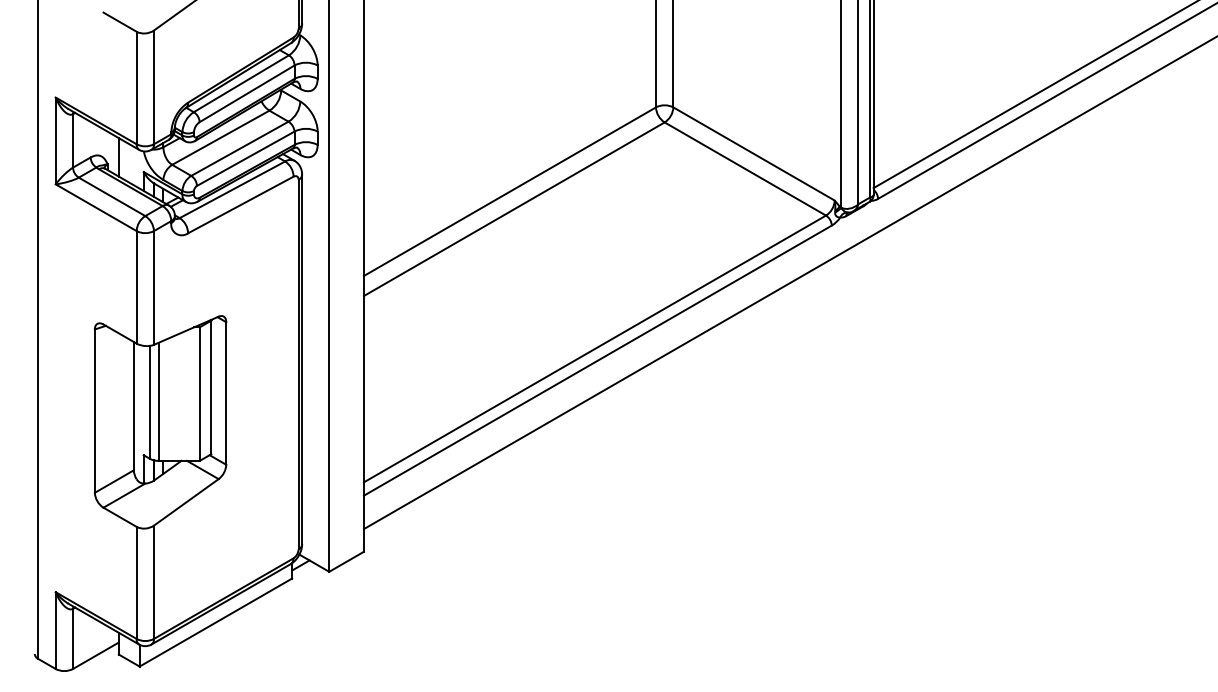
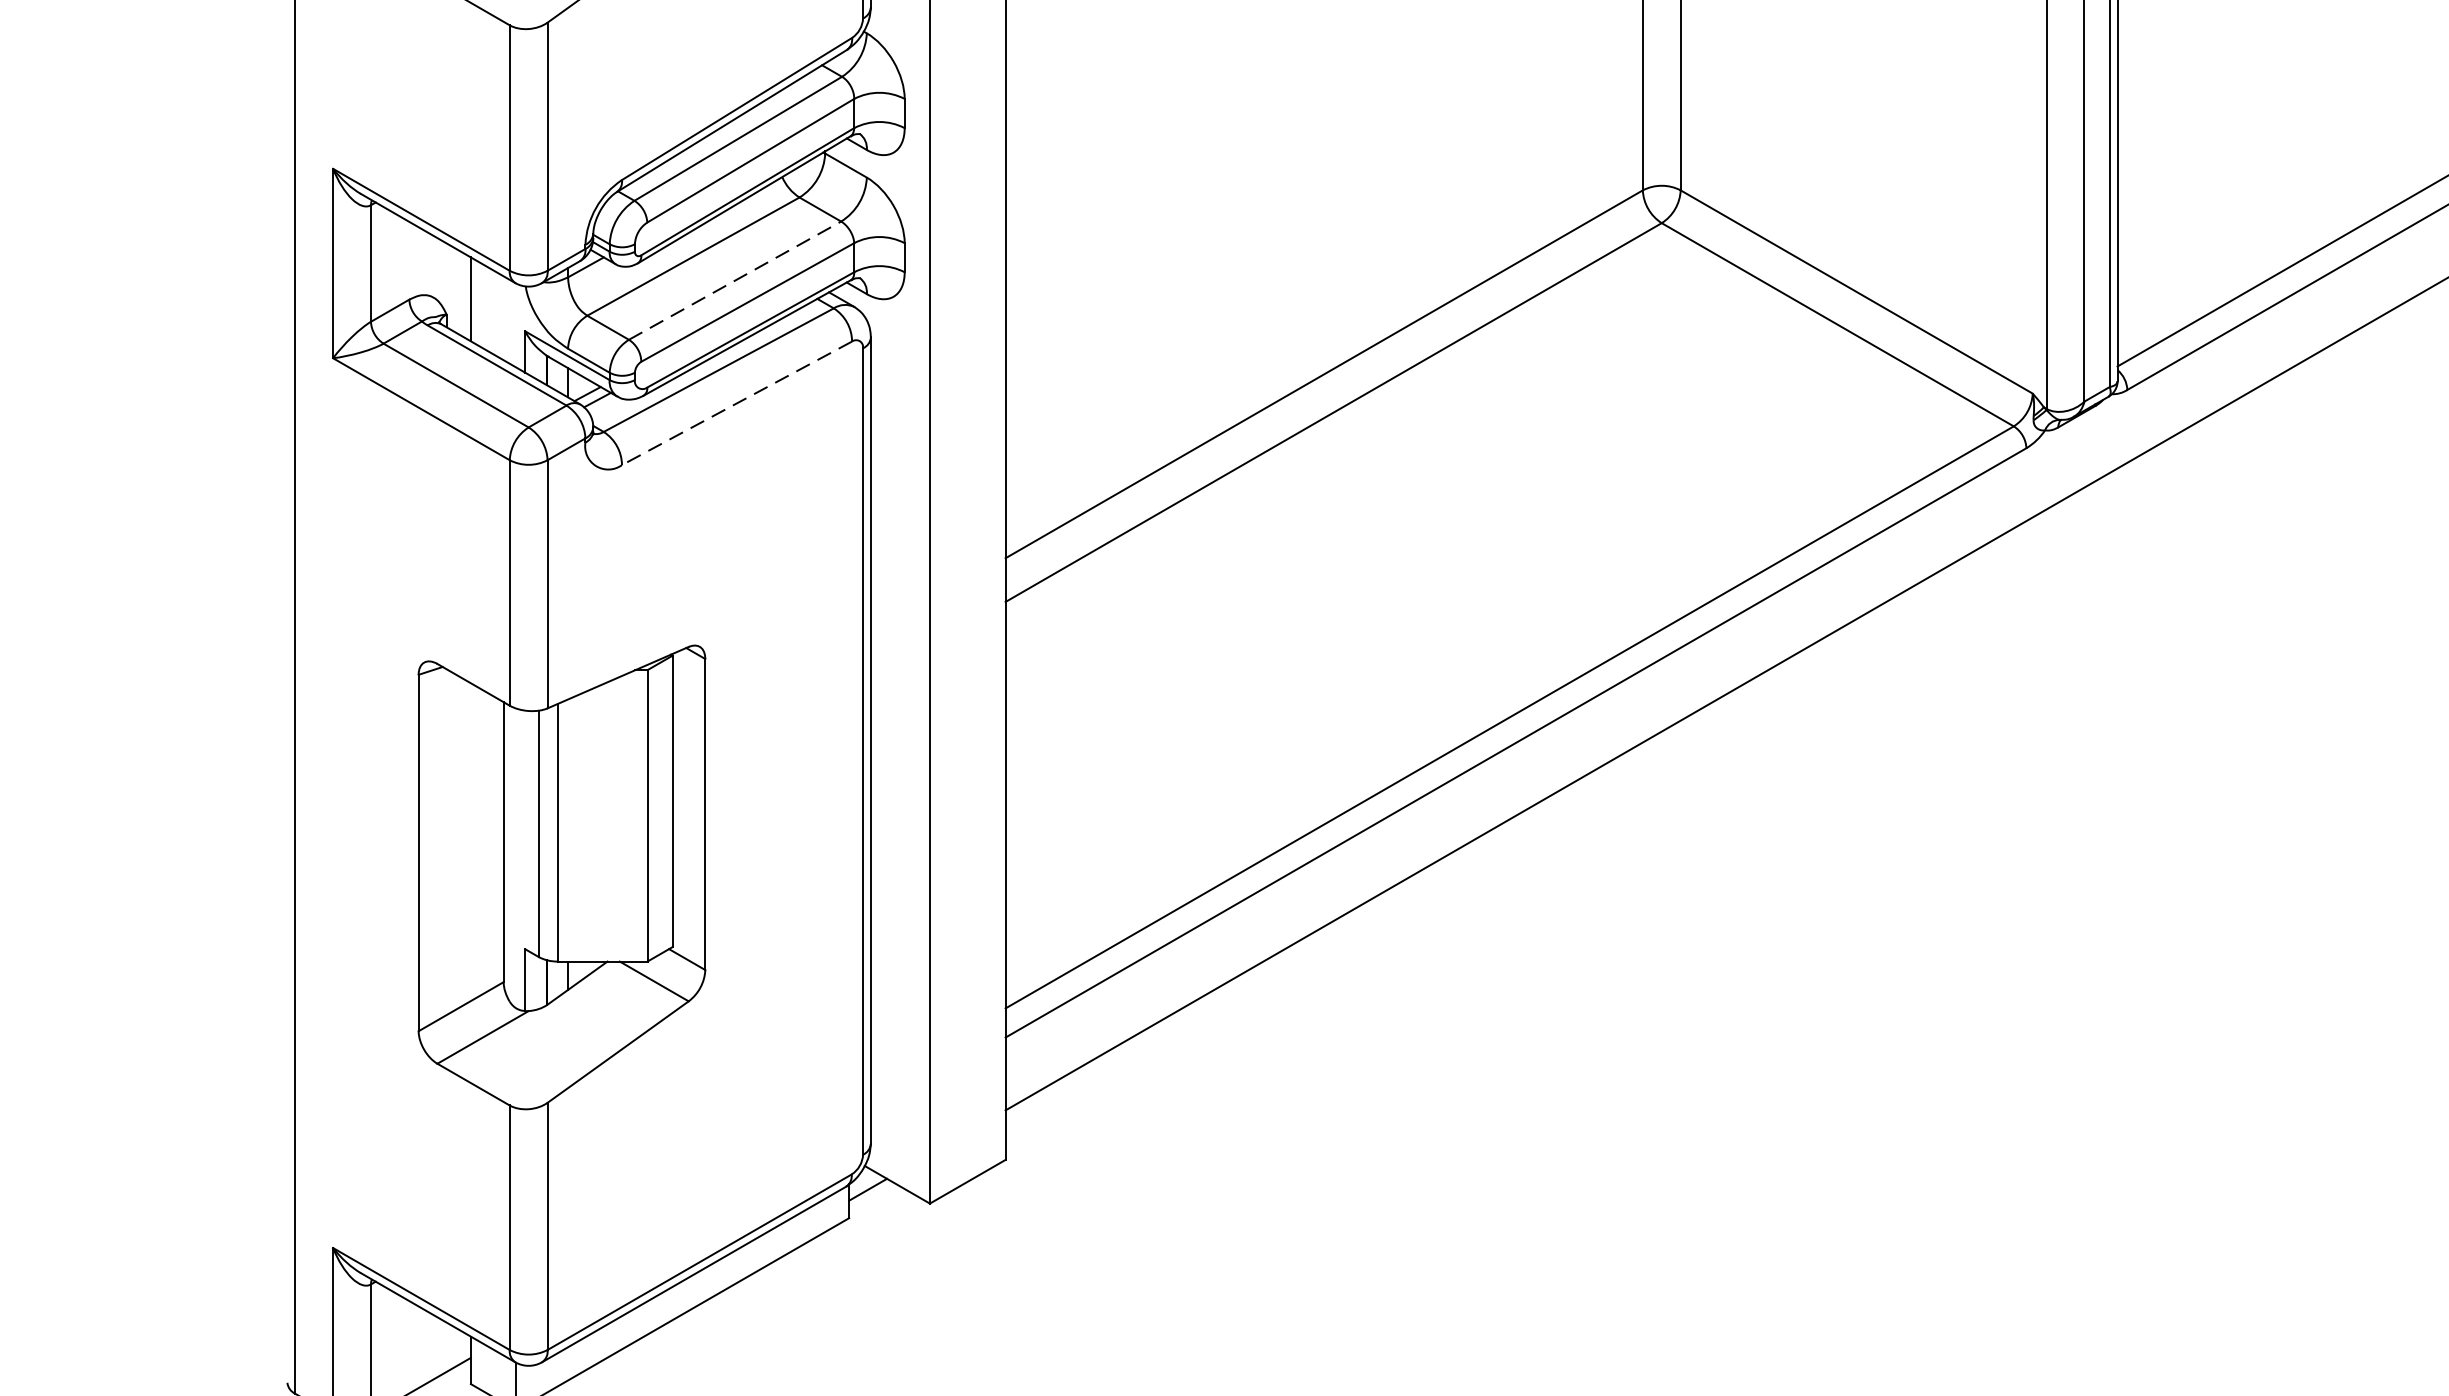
line: (239, 148) -> (734, 280), solid -> dashed
line: (240, 205) -> (736, 404), solid -> dashed

